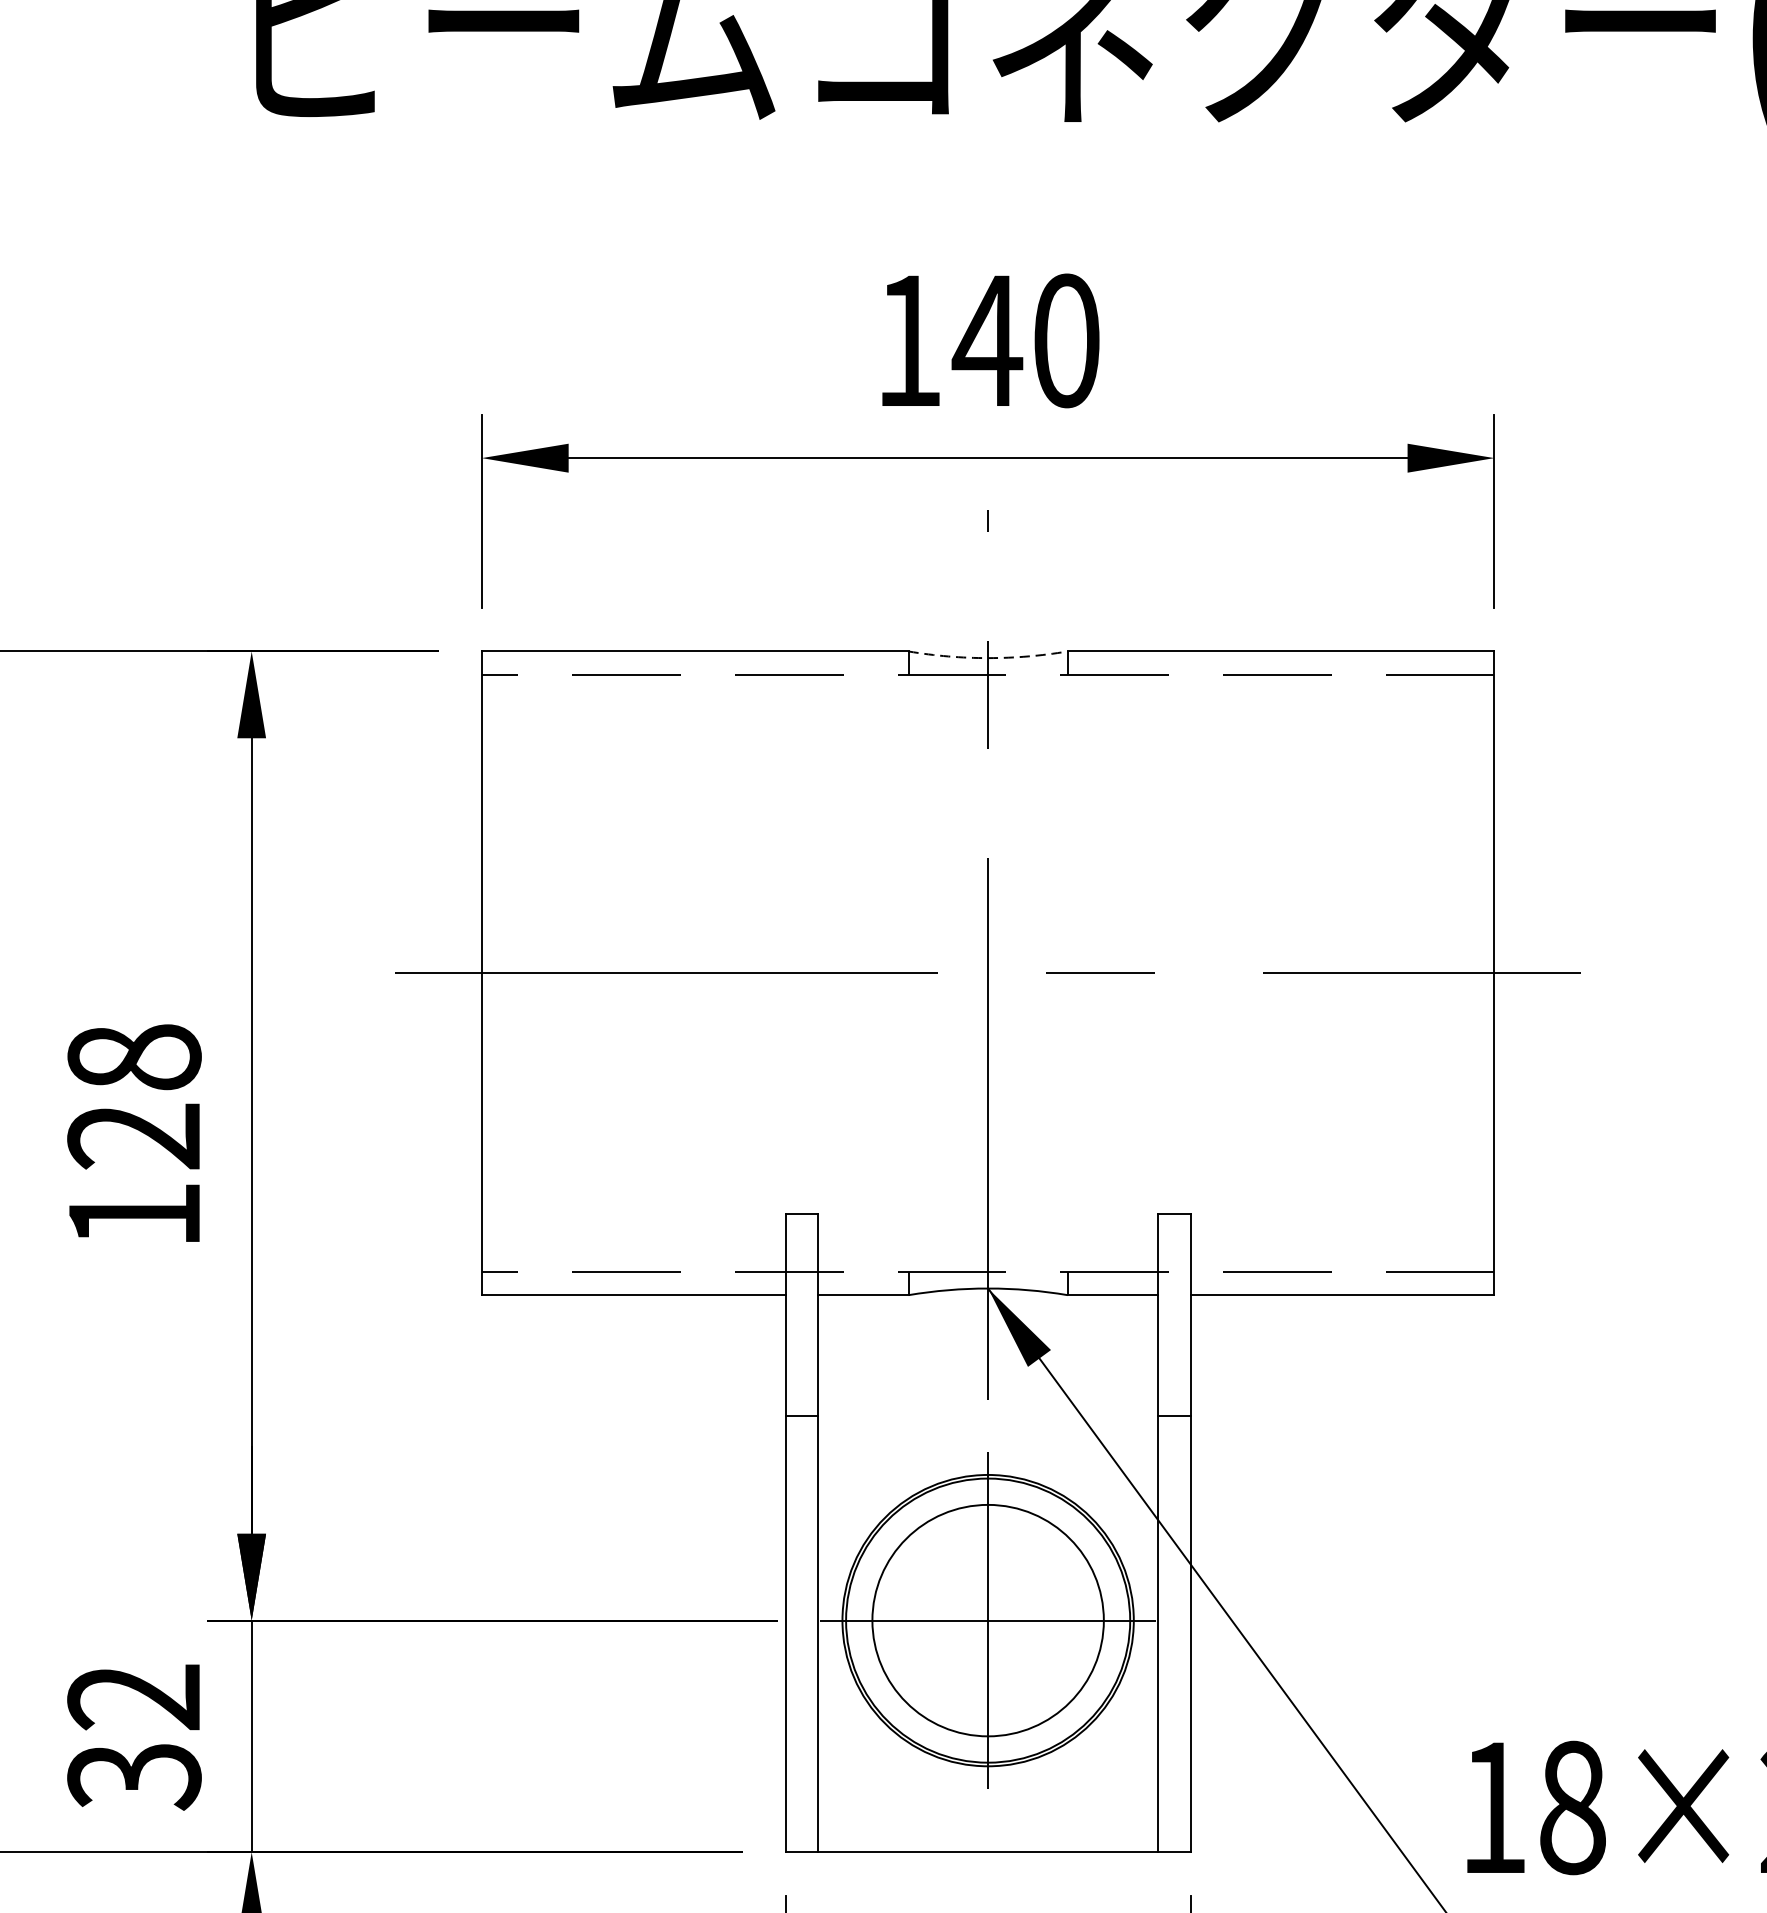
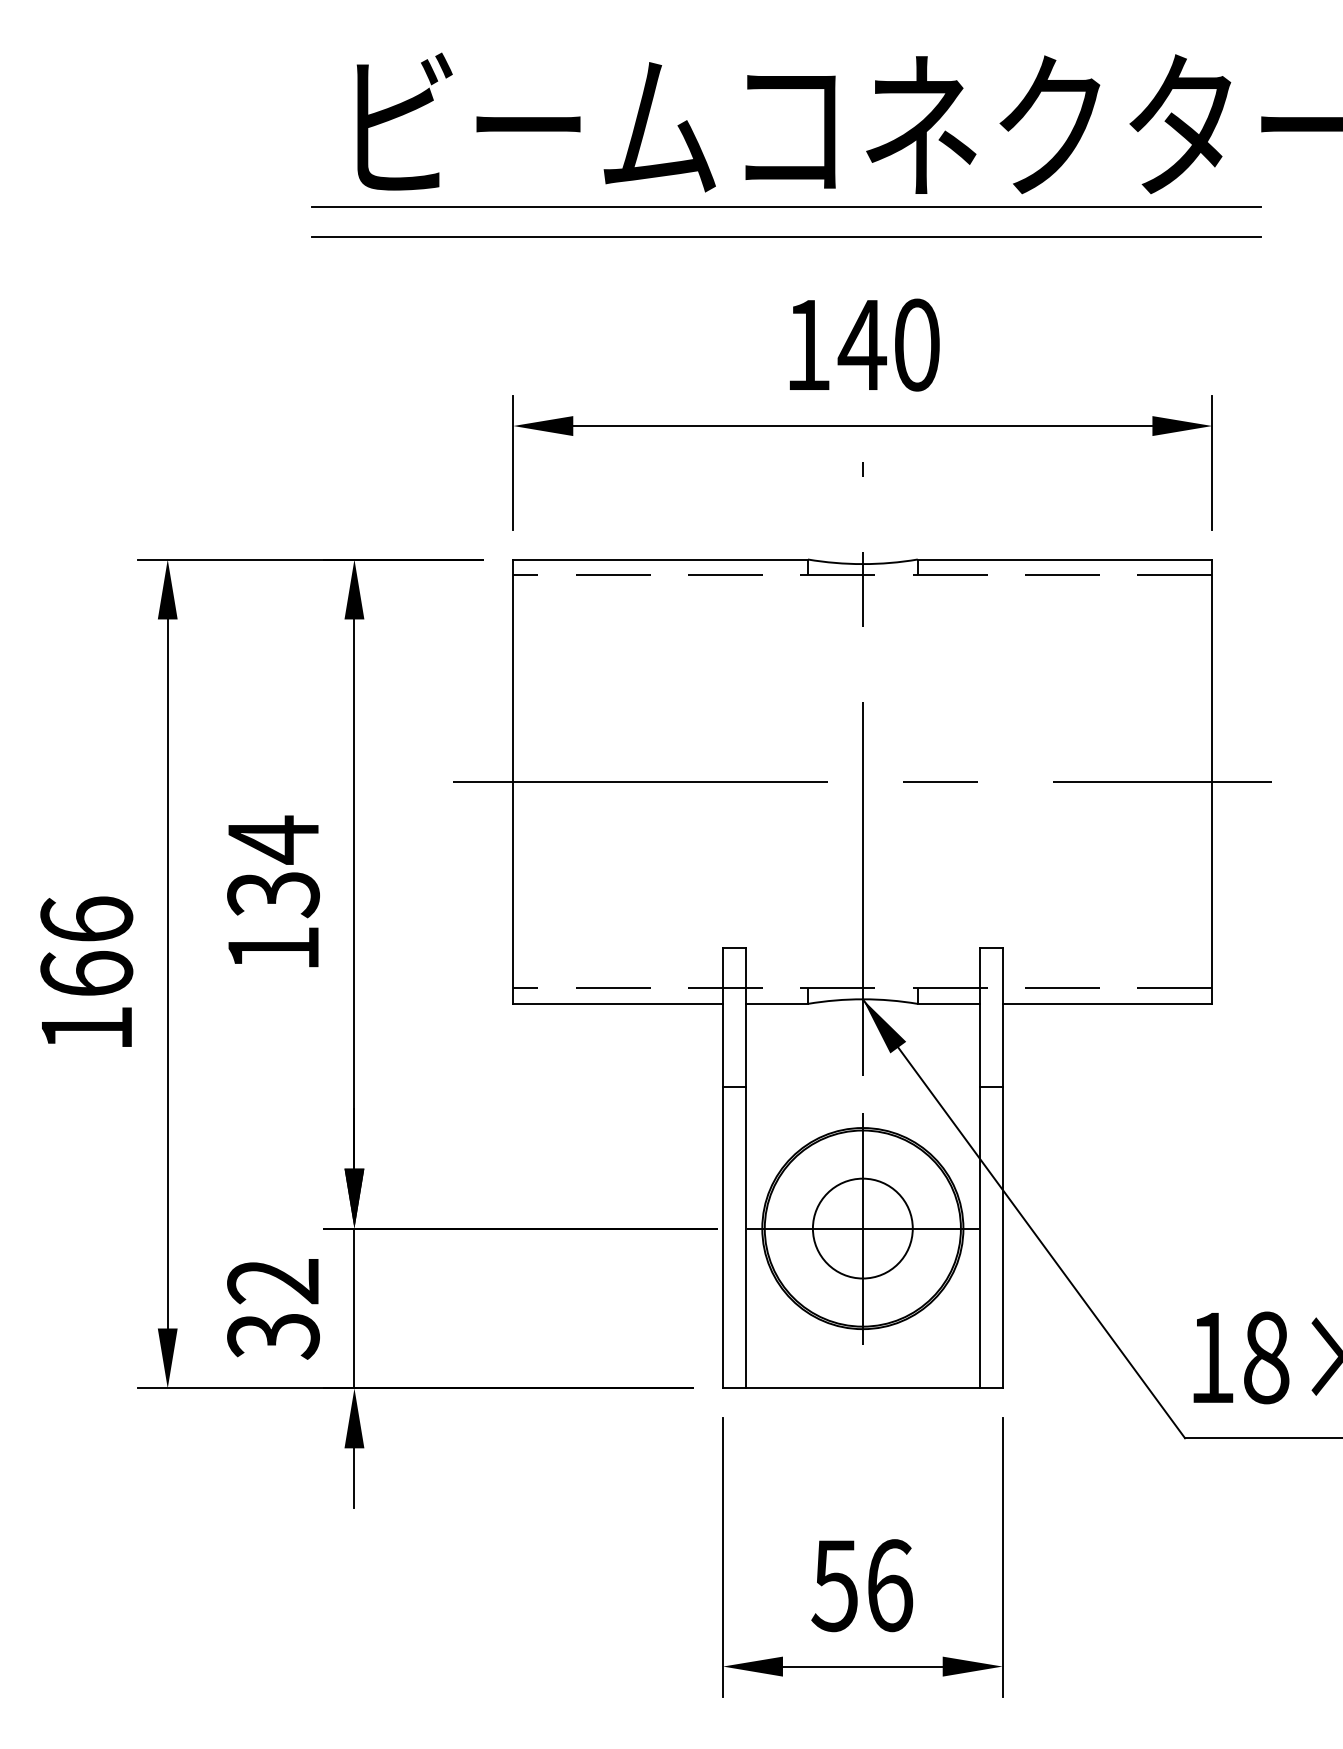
line: (877, 141) -> (786, 207), added
line: (877, 185) -> (786, 237), added
arc: (987, 658) -> (862, 564), dashed -> solid
text: (134, 1096) -> (273, 866), 128 -> 134
circle: (987, 1620) -> (862, 1228), size x0.62

